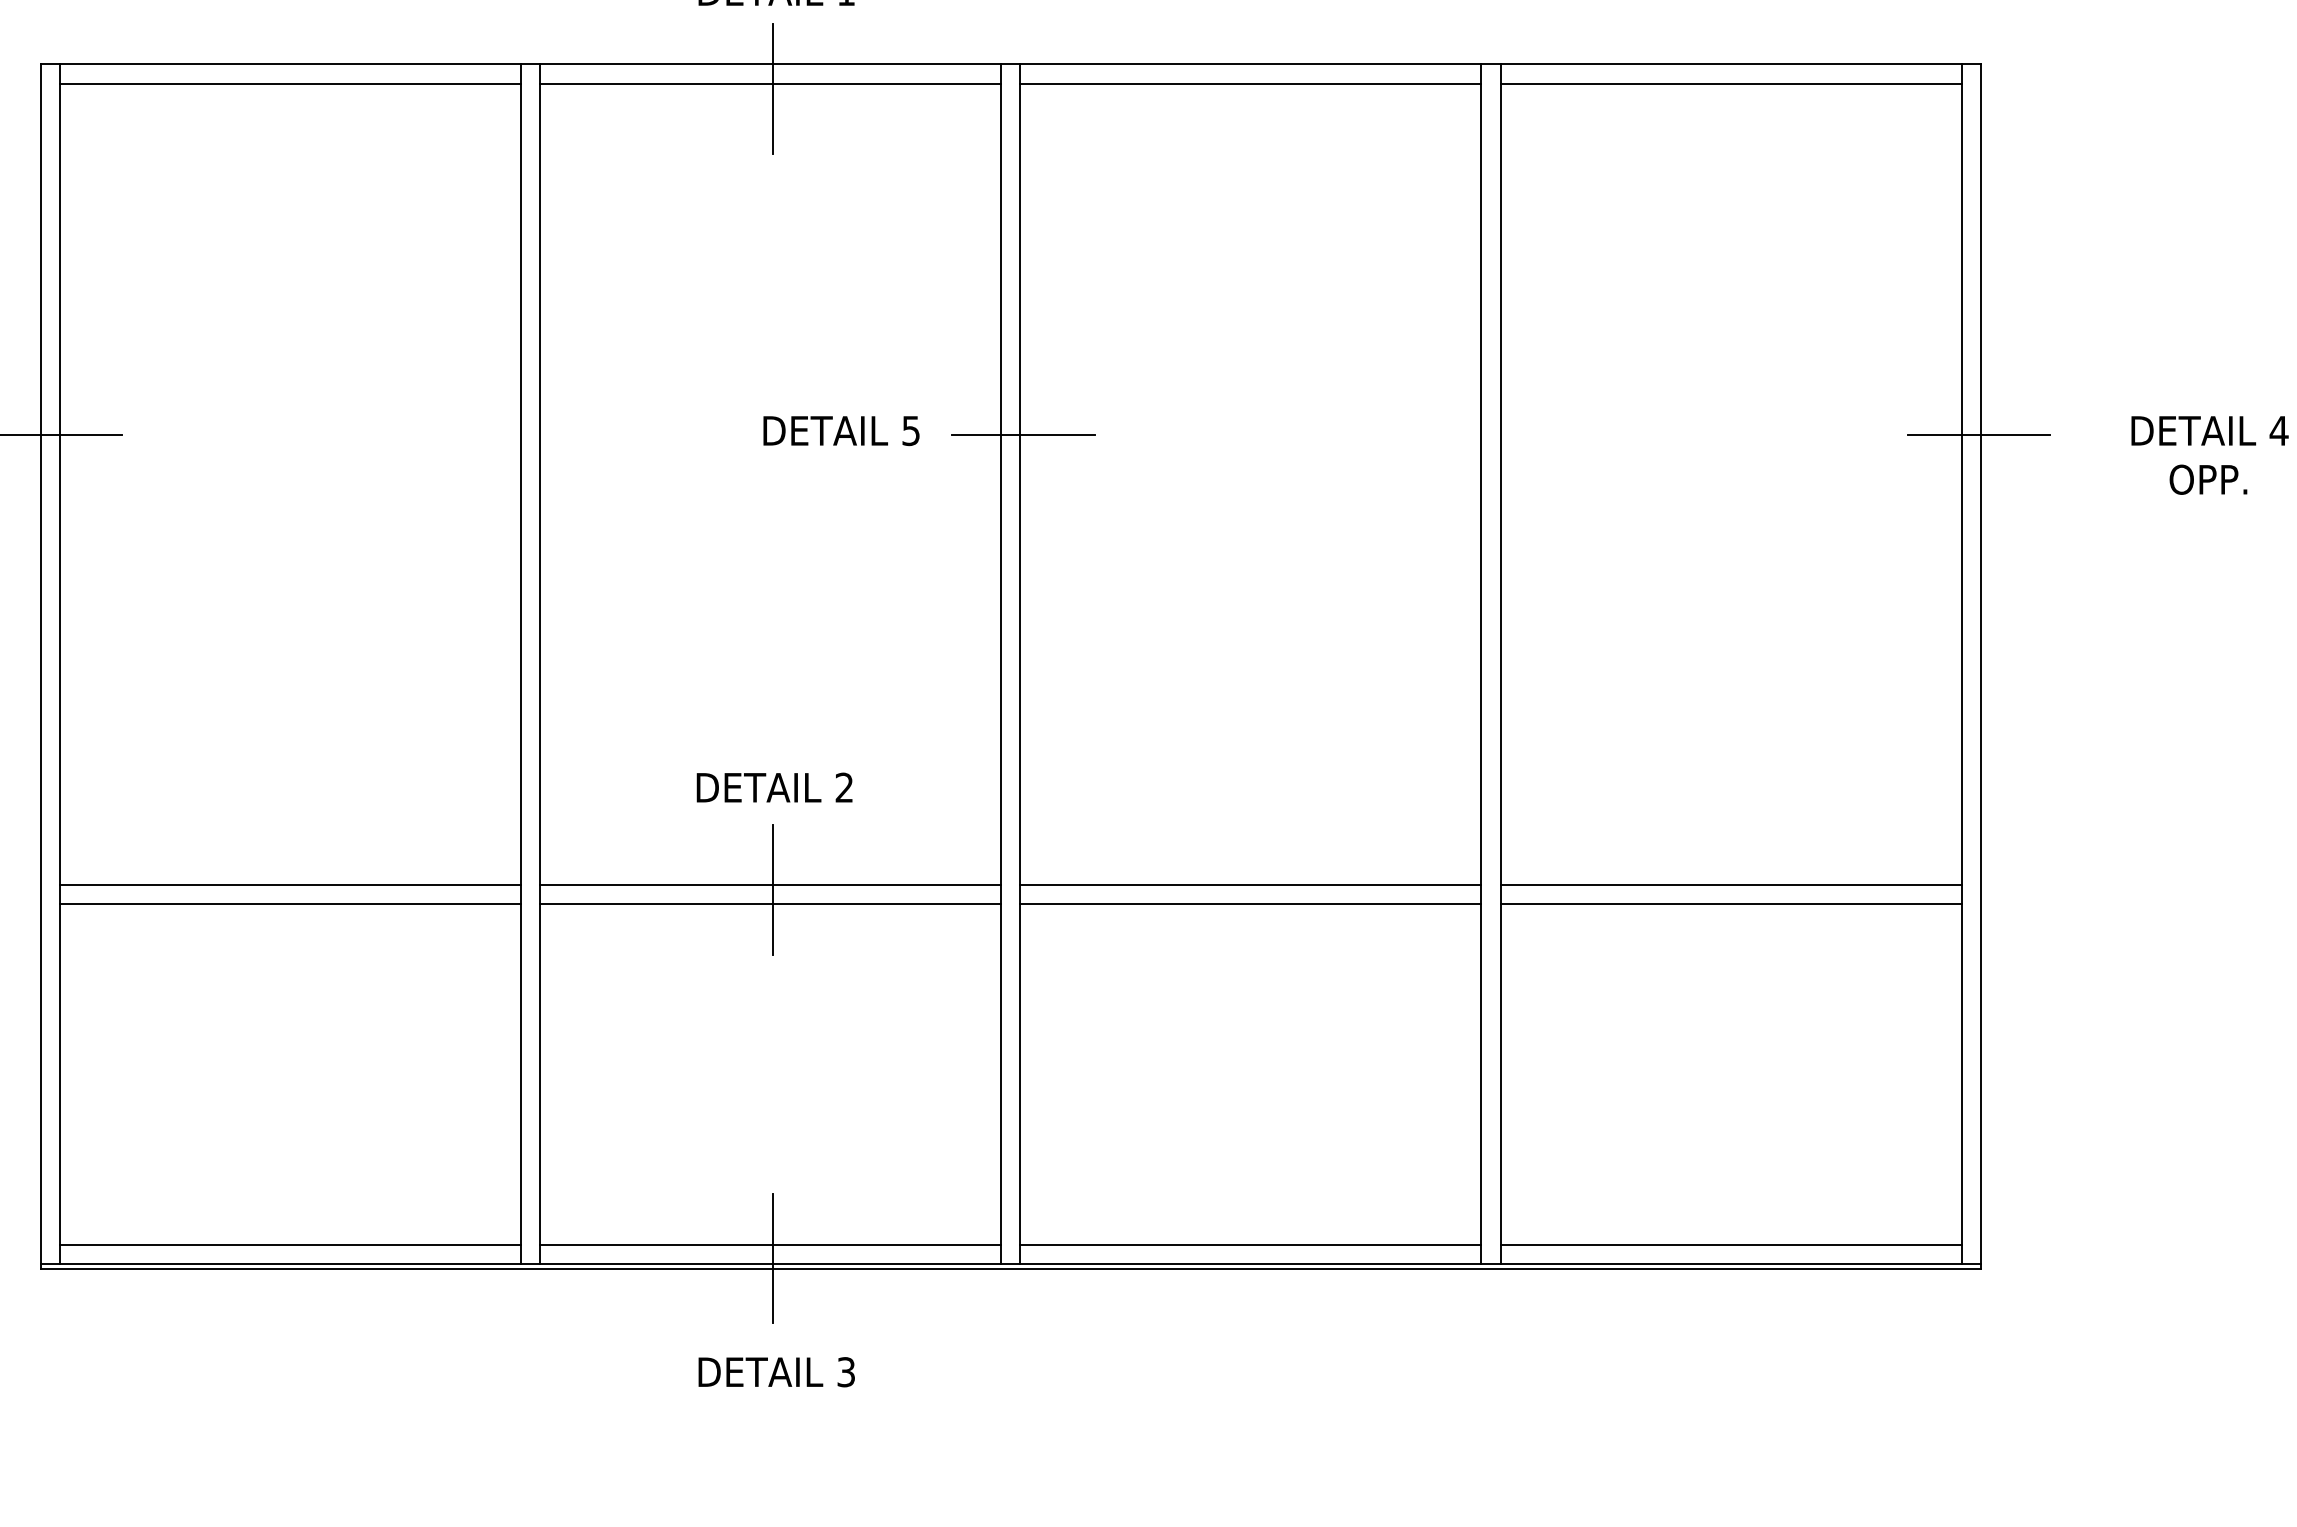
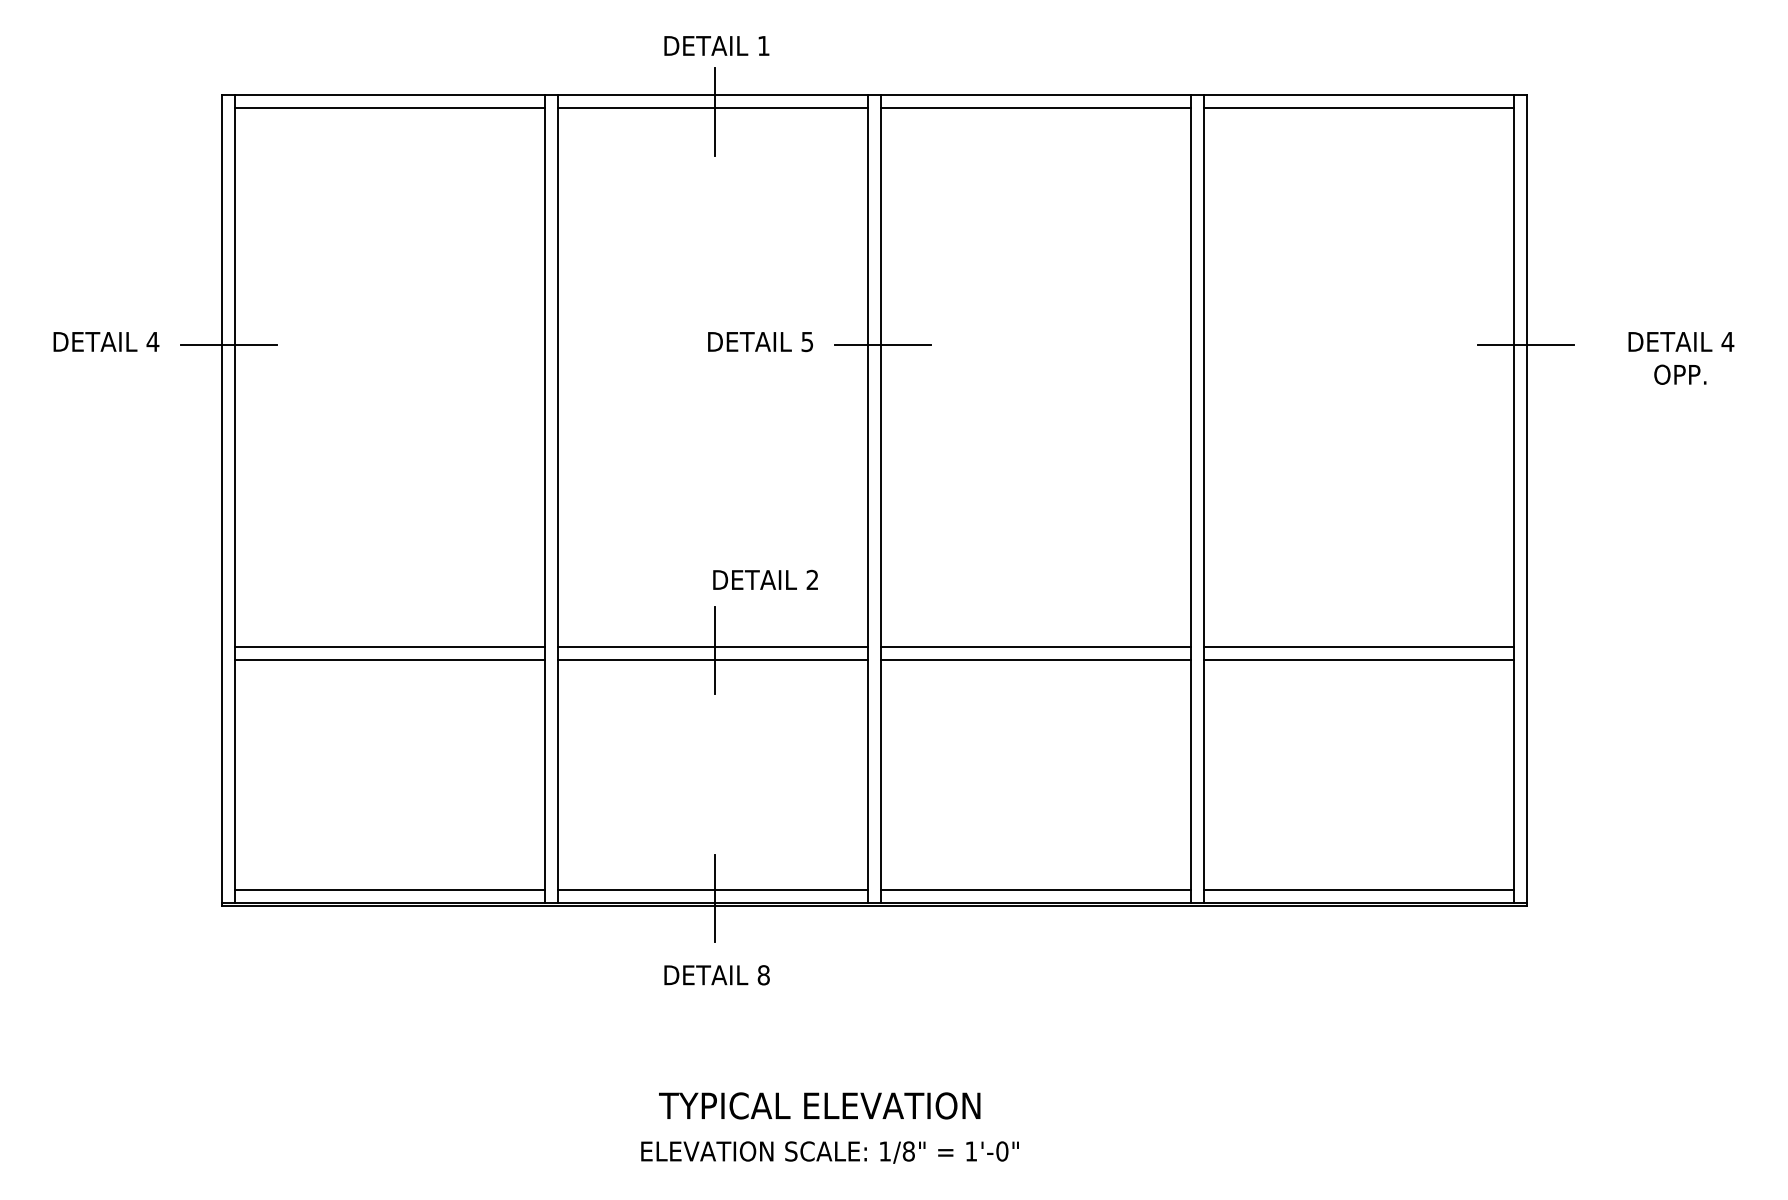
text: (774, 786) -> (765, 579), moved
text: (845, 1372) -> (763, 975), 3 -> 8

